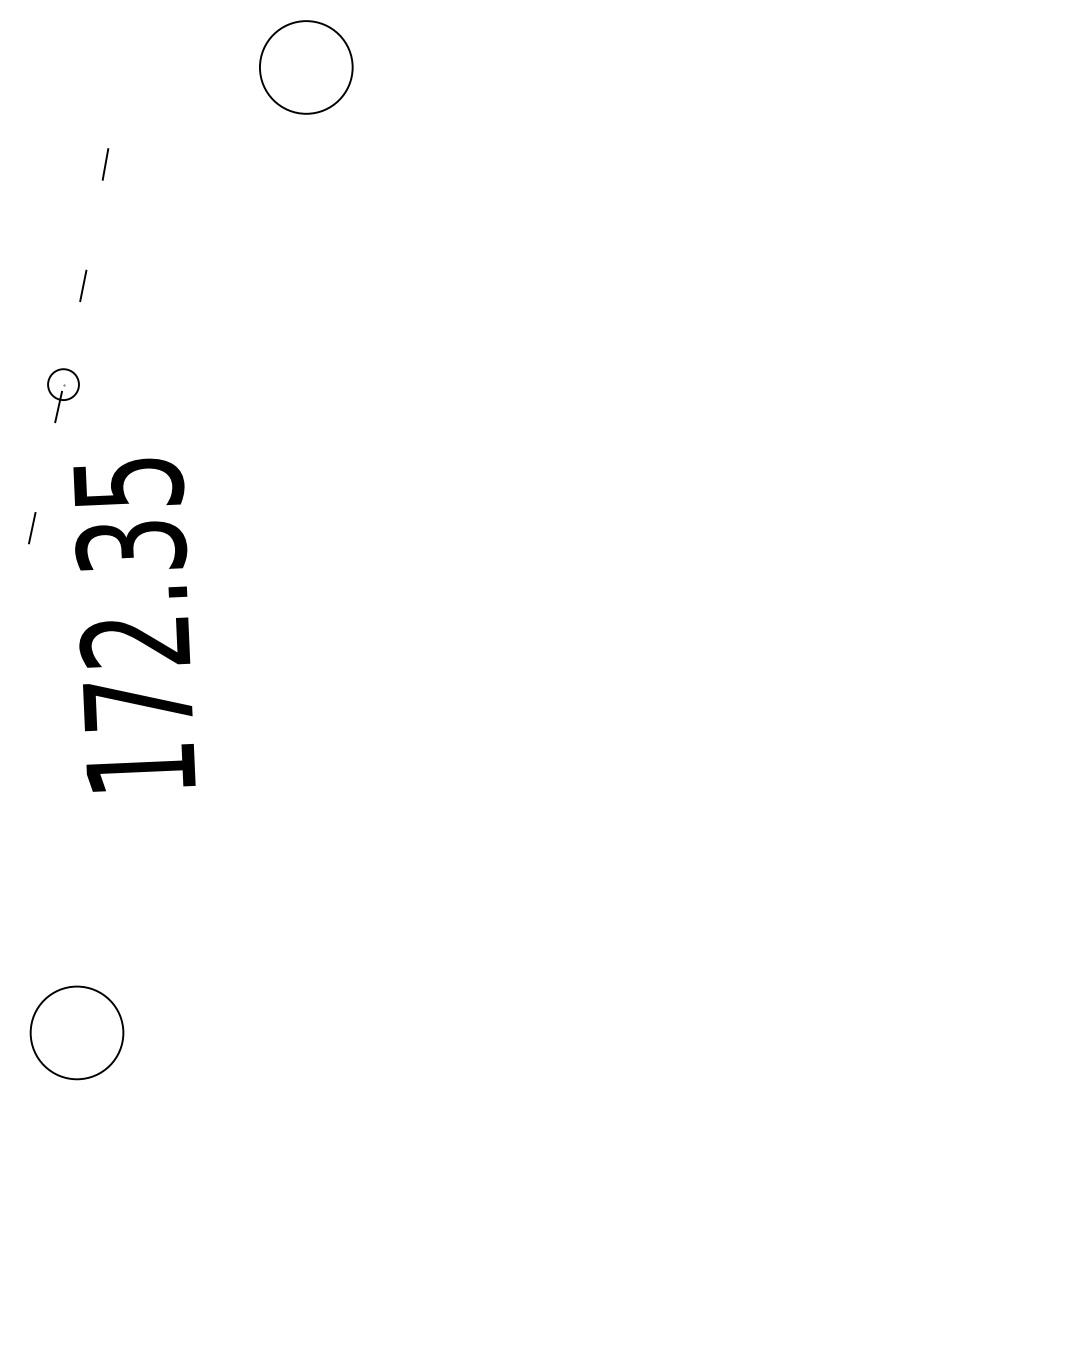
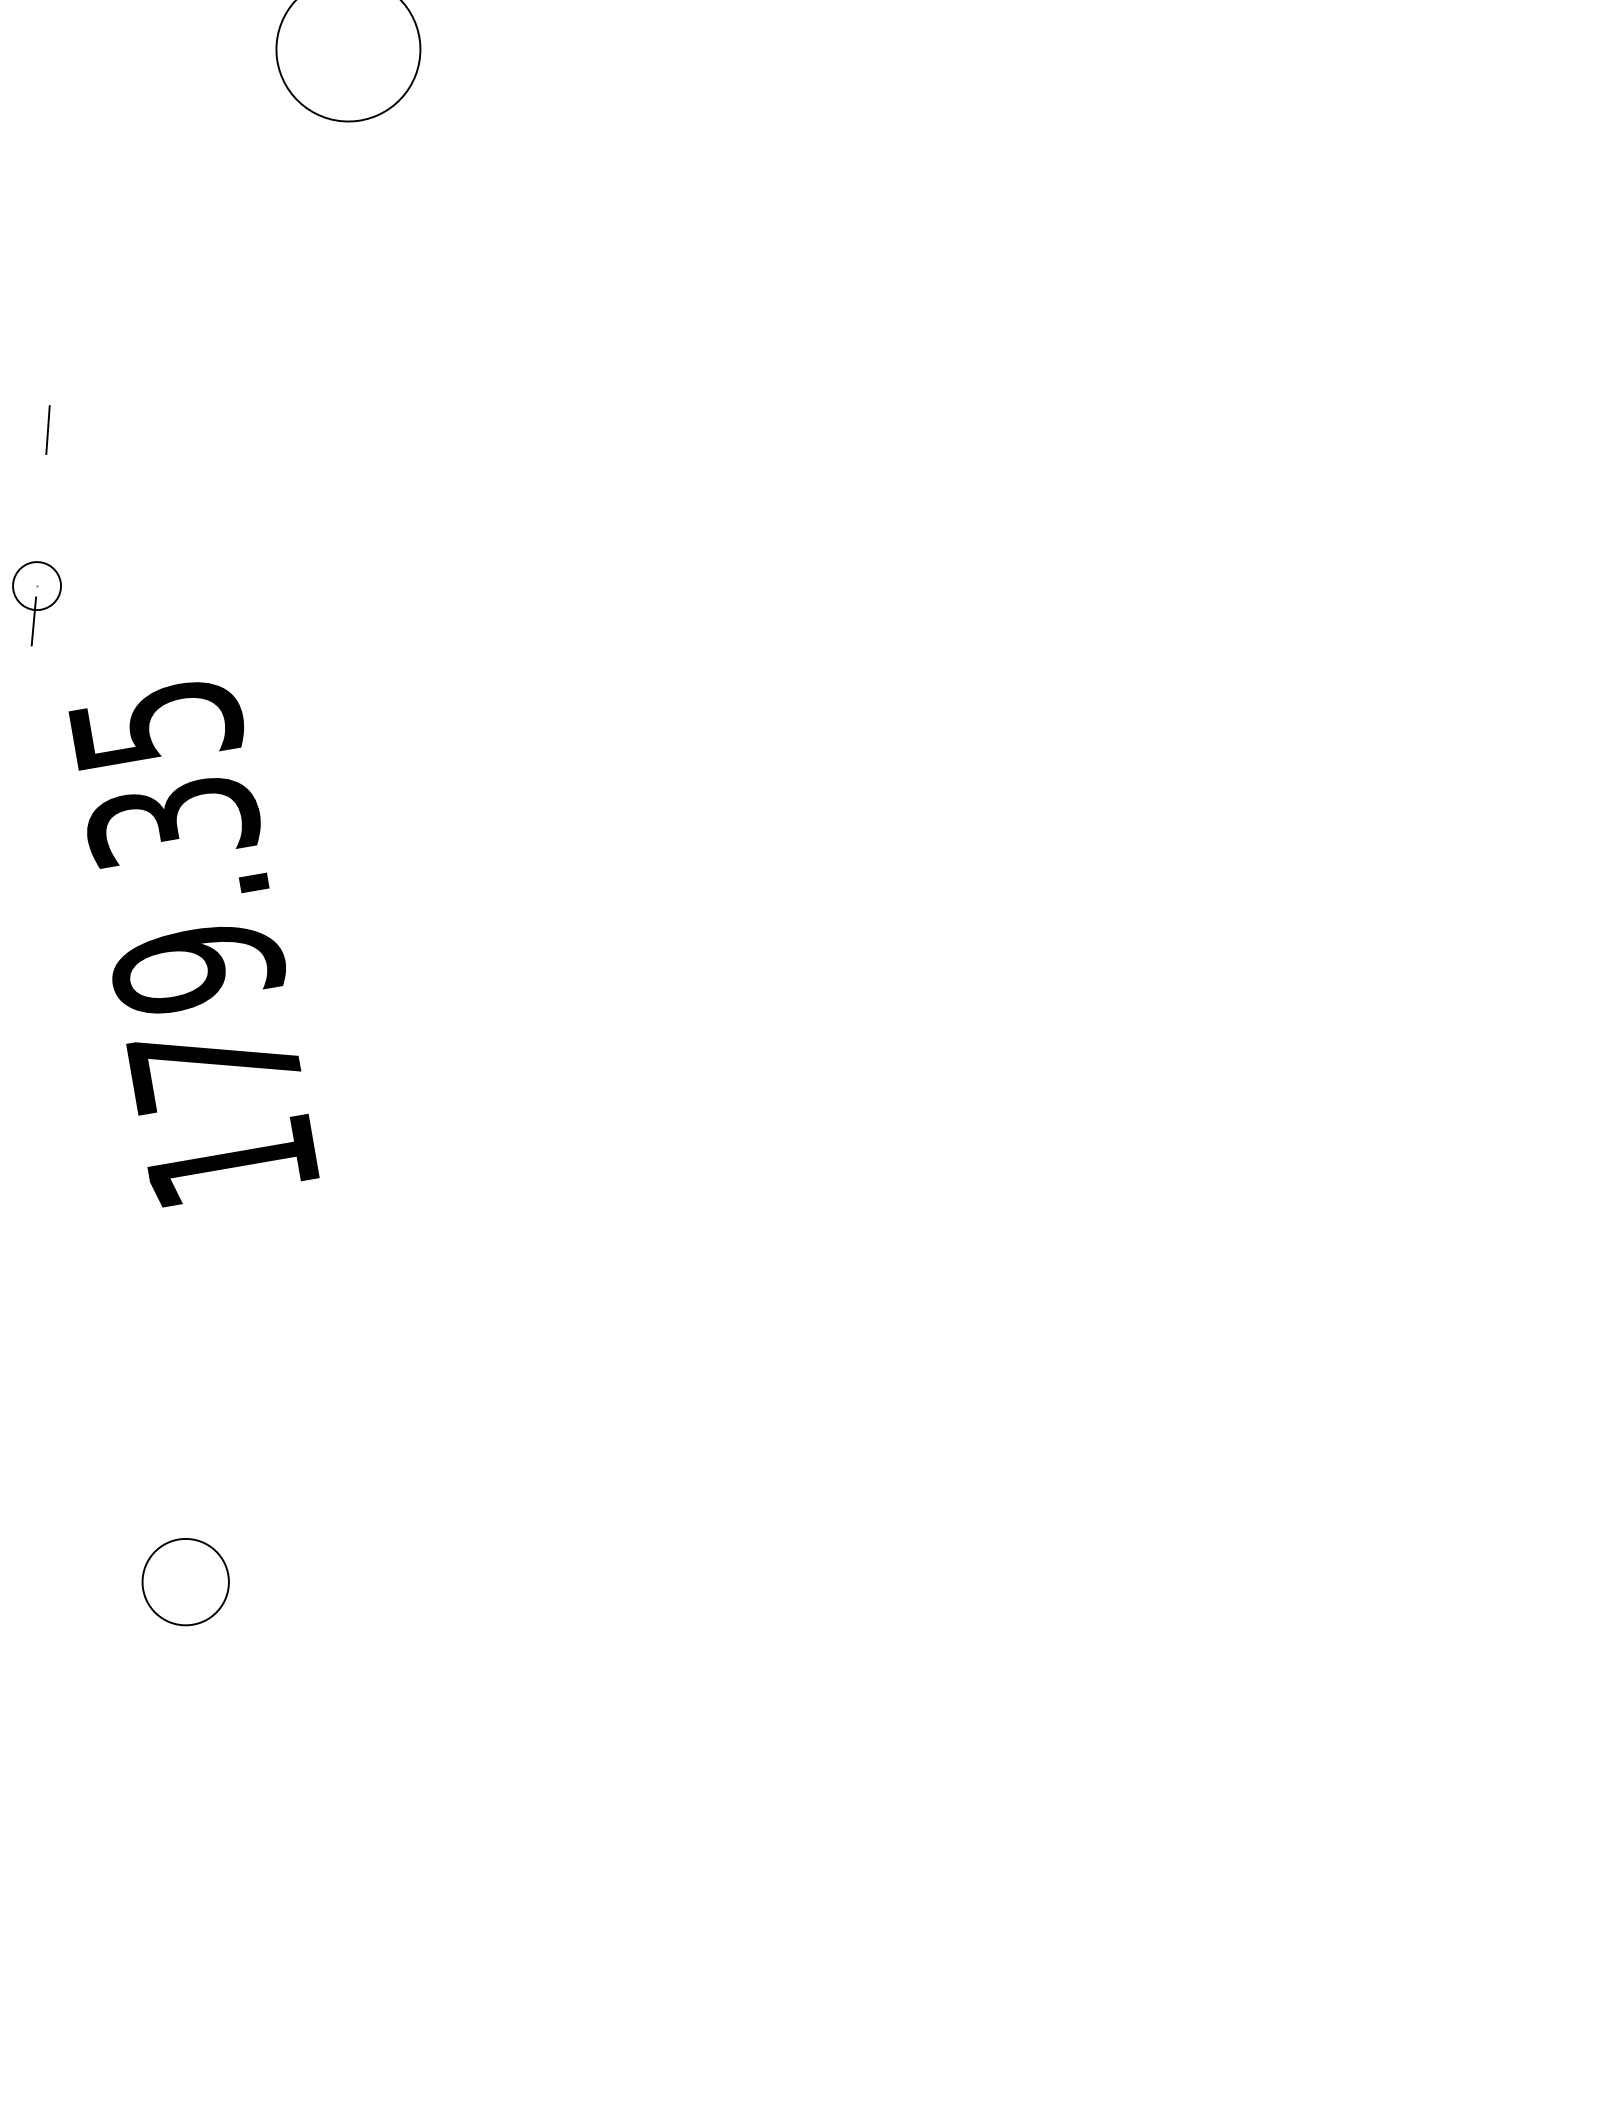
line: (105, 164) -> (58, 238), removed
line: (32, 528) -> (17, 813), removed
text: (135, 641) -> (198, 967), 172.35 -> 179.35
part: (76, 1032) -> (184, 1581), size x0.6

